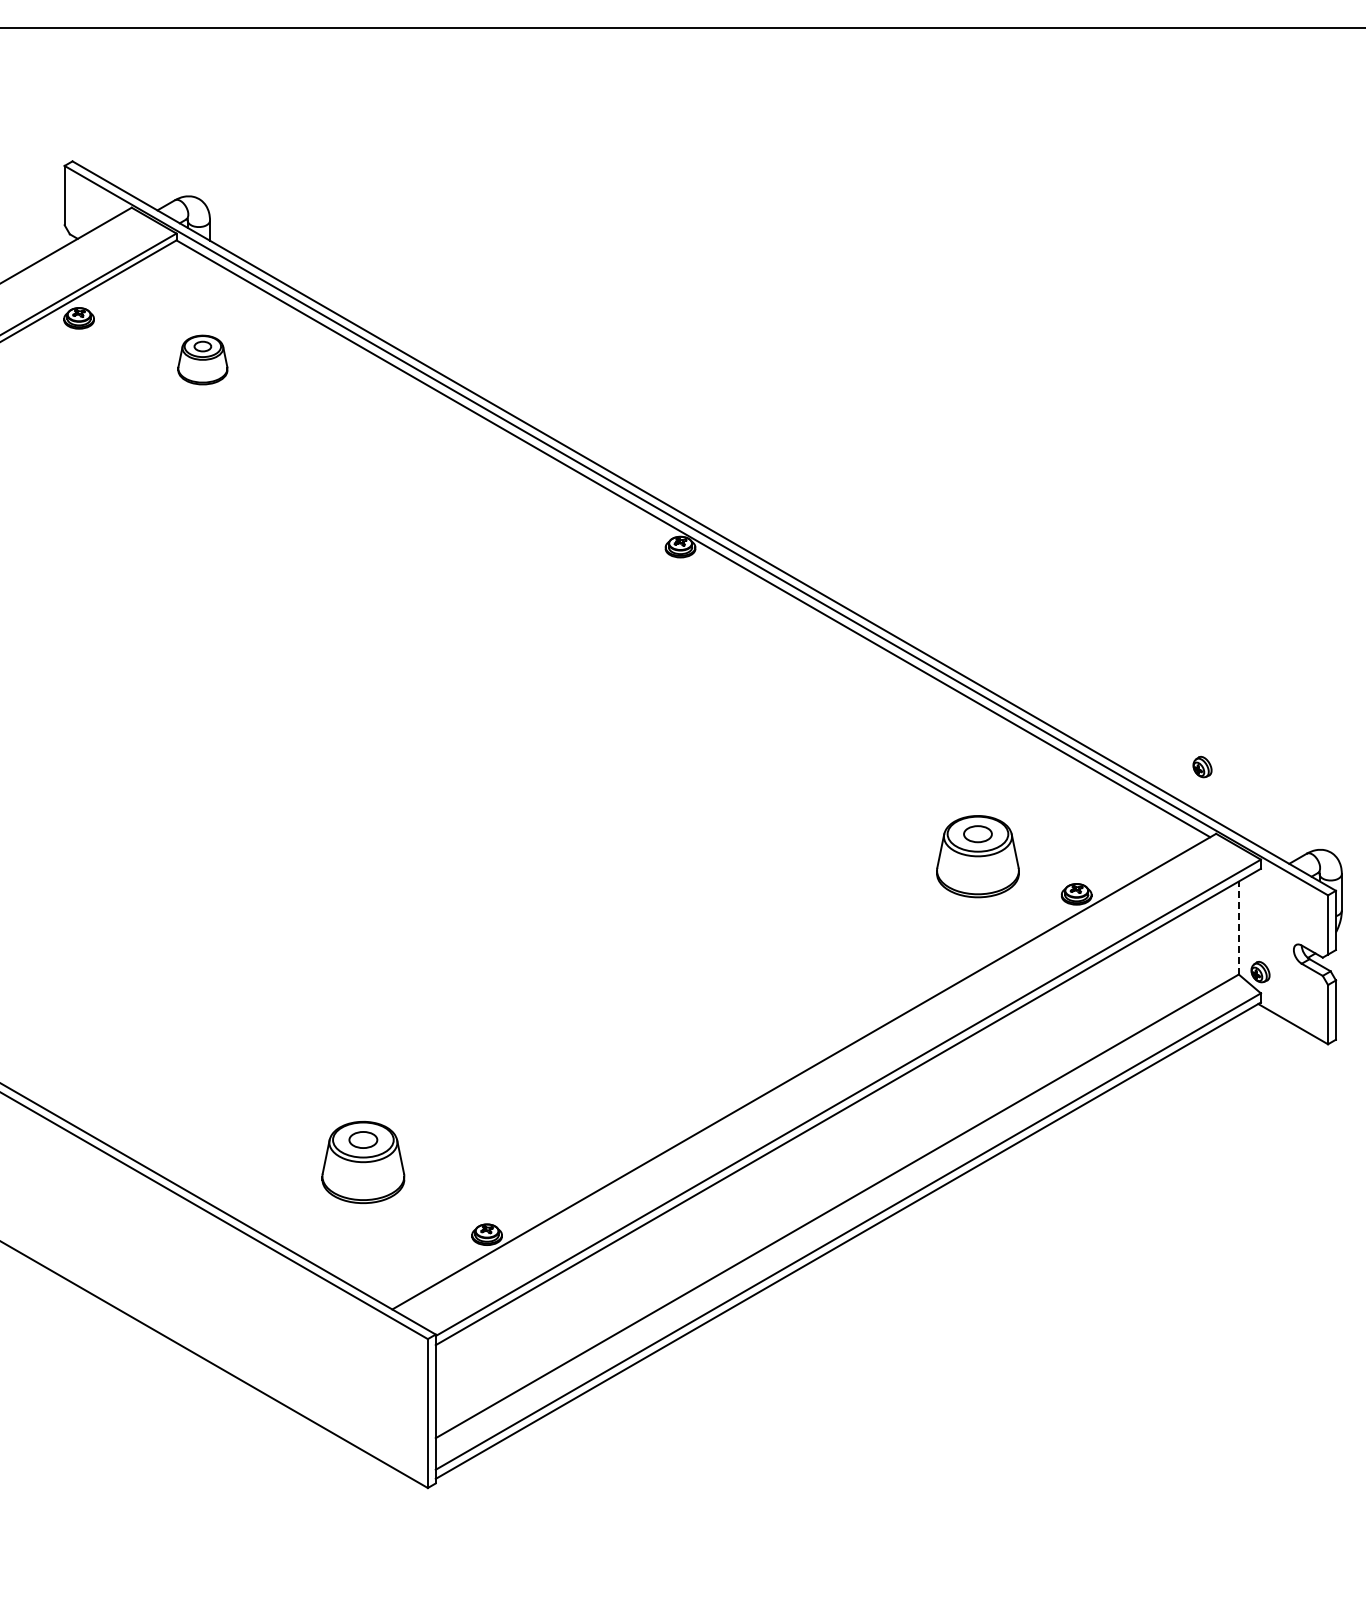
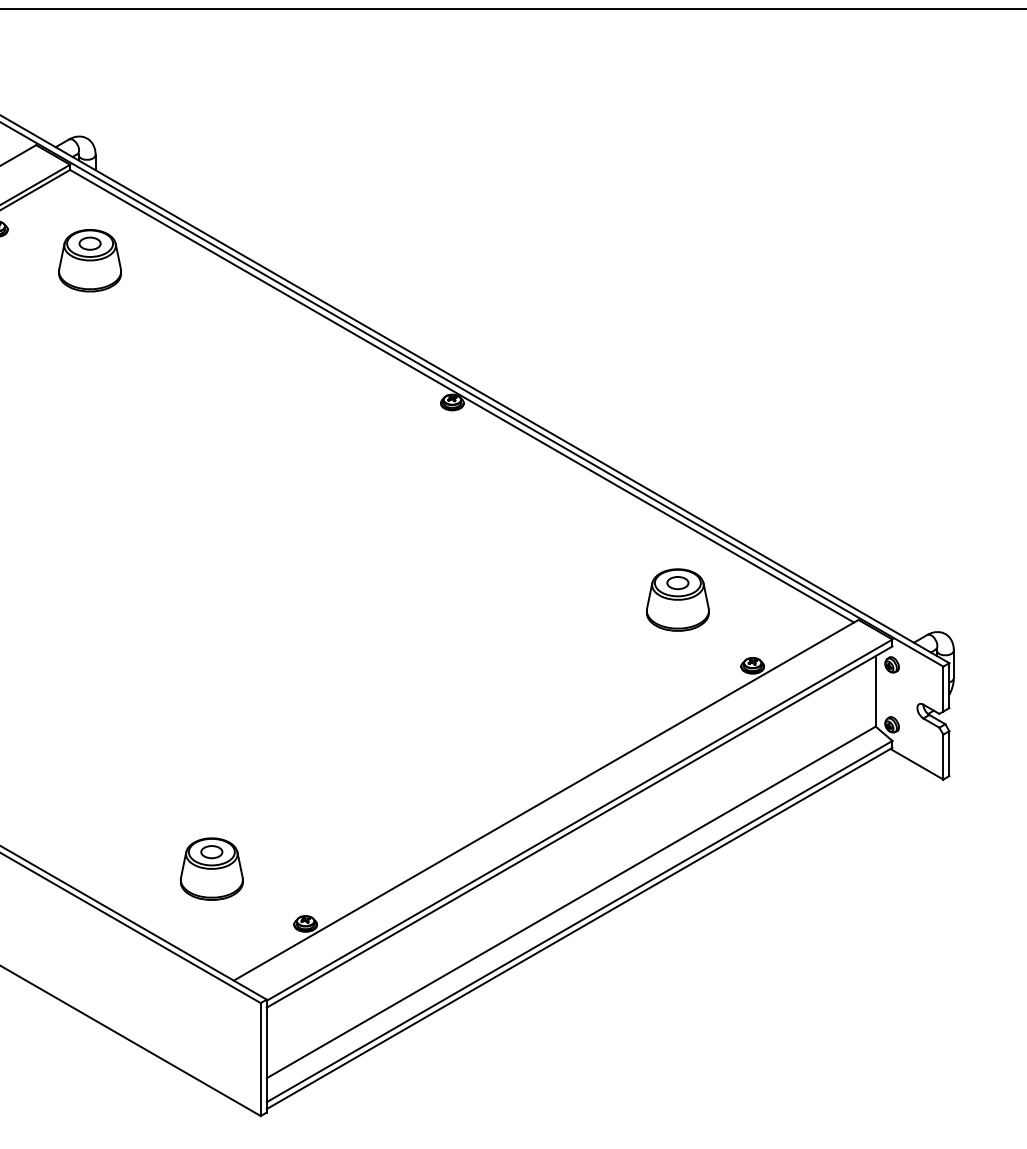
part: (202, 359) -> (89, 260), size x1.67
part: (1202, 767) -> (892, 665), moved
part: (977, 856) -> (677, 599), moved
line: (1238, 928) -> (875, 691), dashed -> solid

